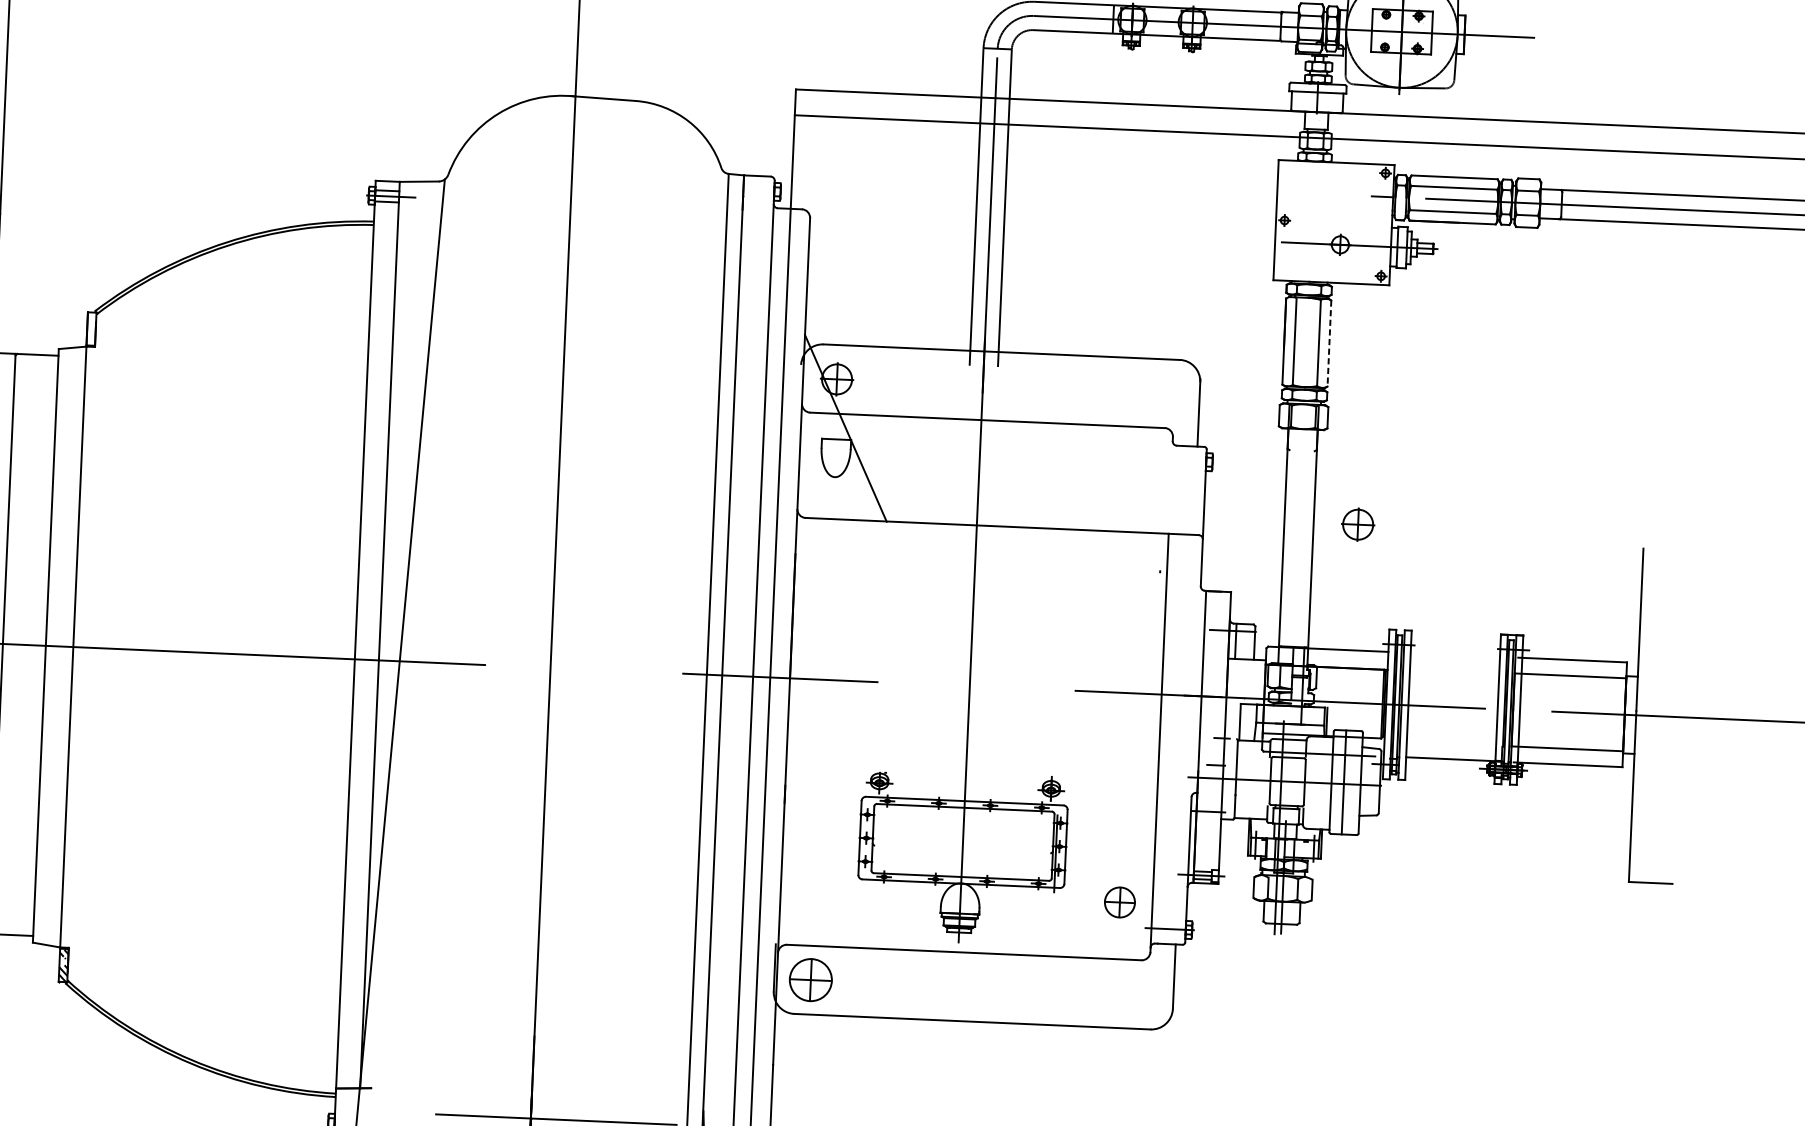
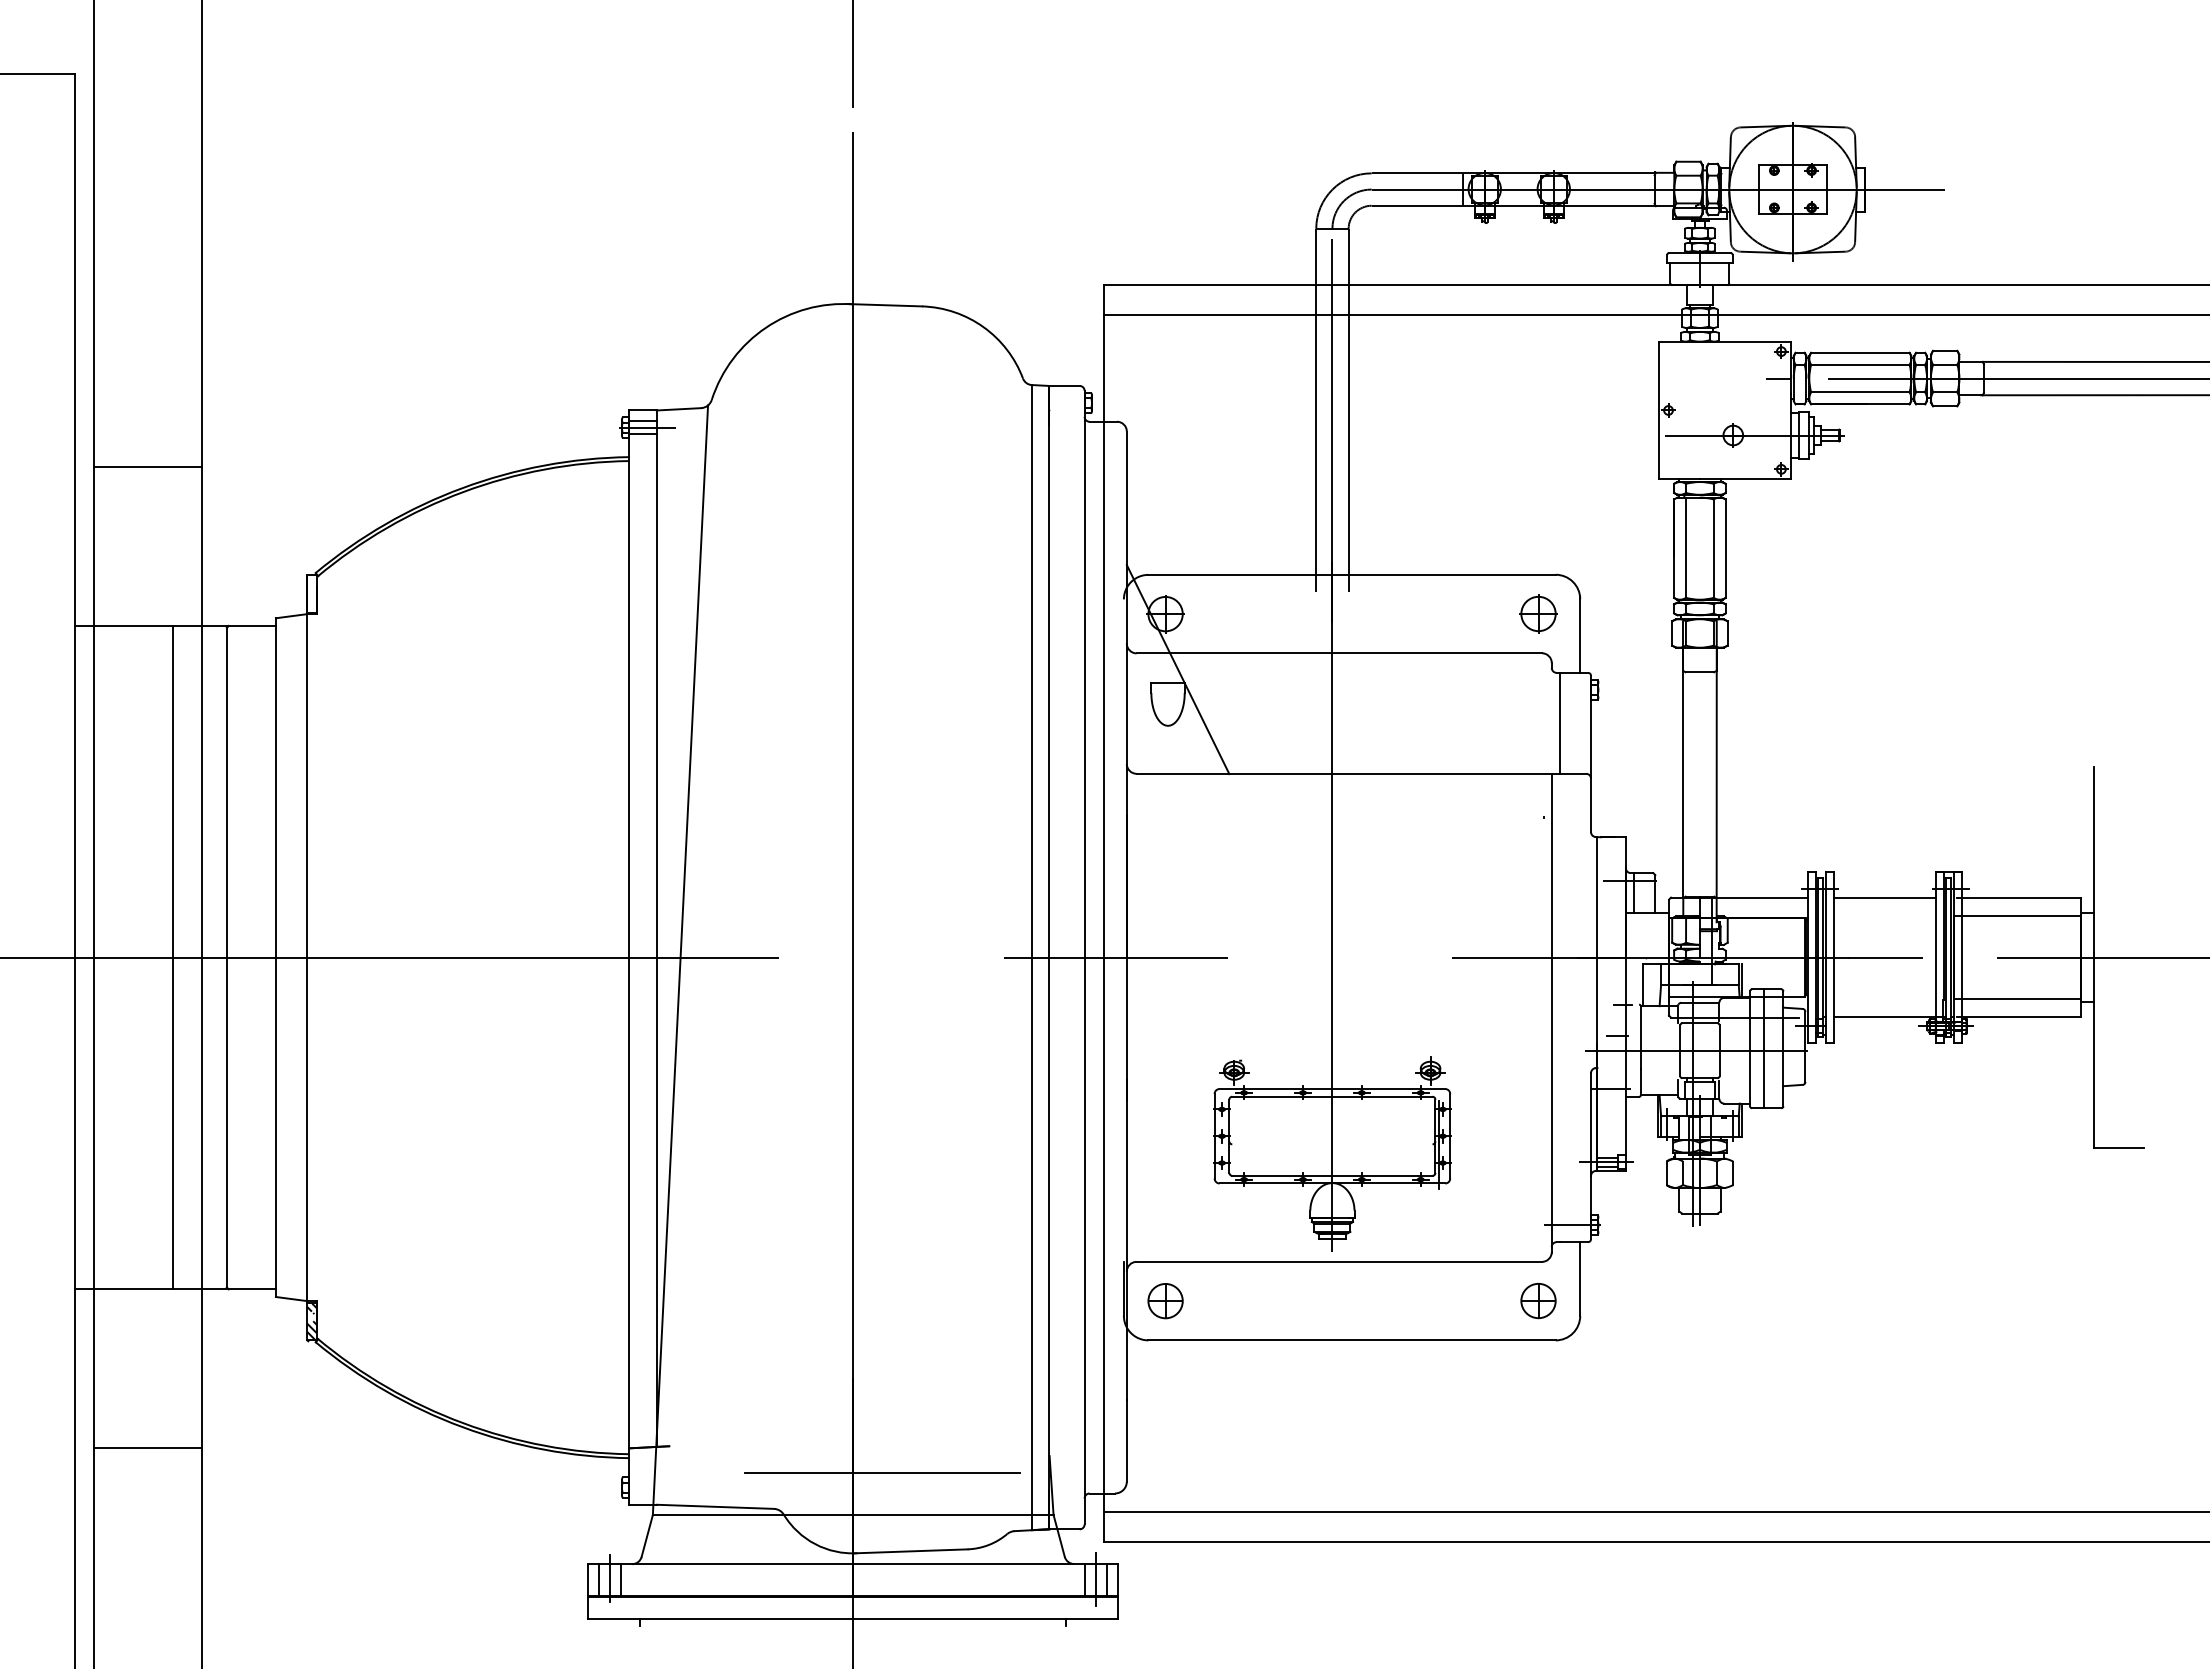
line: (1329, 344) -> (1725, 549), dashed -> solid
line: (1301, 450) -> (1699, 672), added
line: (1177, 489) -> (1559, 722), added
part: (1358, 524) -> (1538, 613), moved
line: (1454, 655) -> (1884, 898), added
part: (1119, 902) -> (1538, 1301), moved
part: (810, 980) -> (1165, 1301), size x0.71

